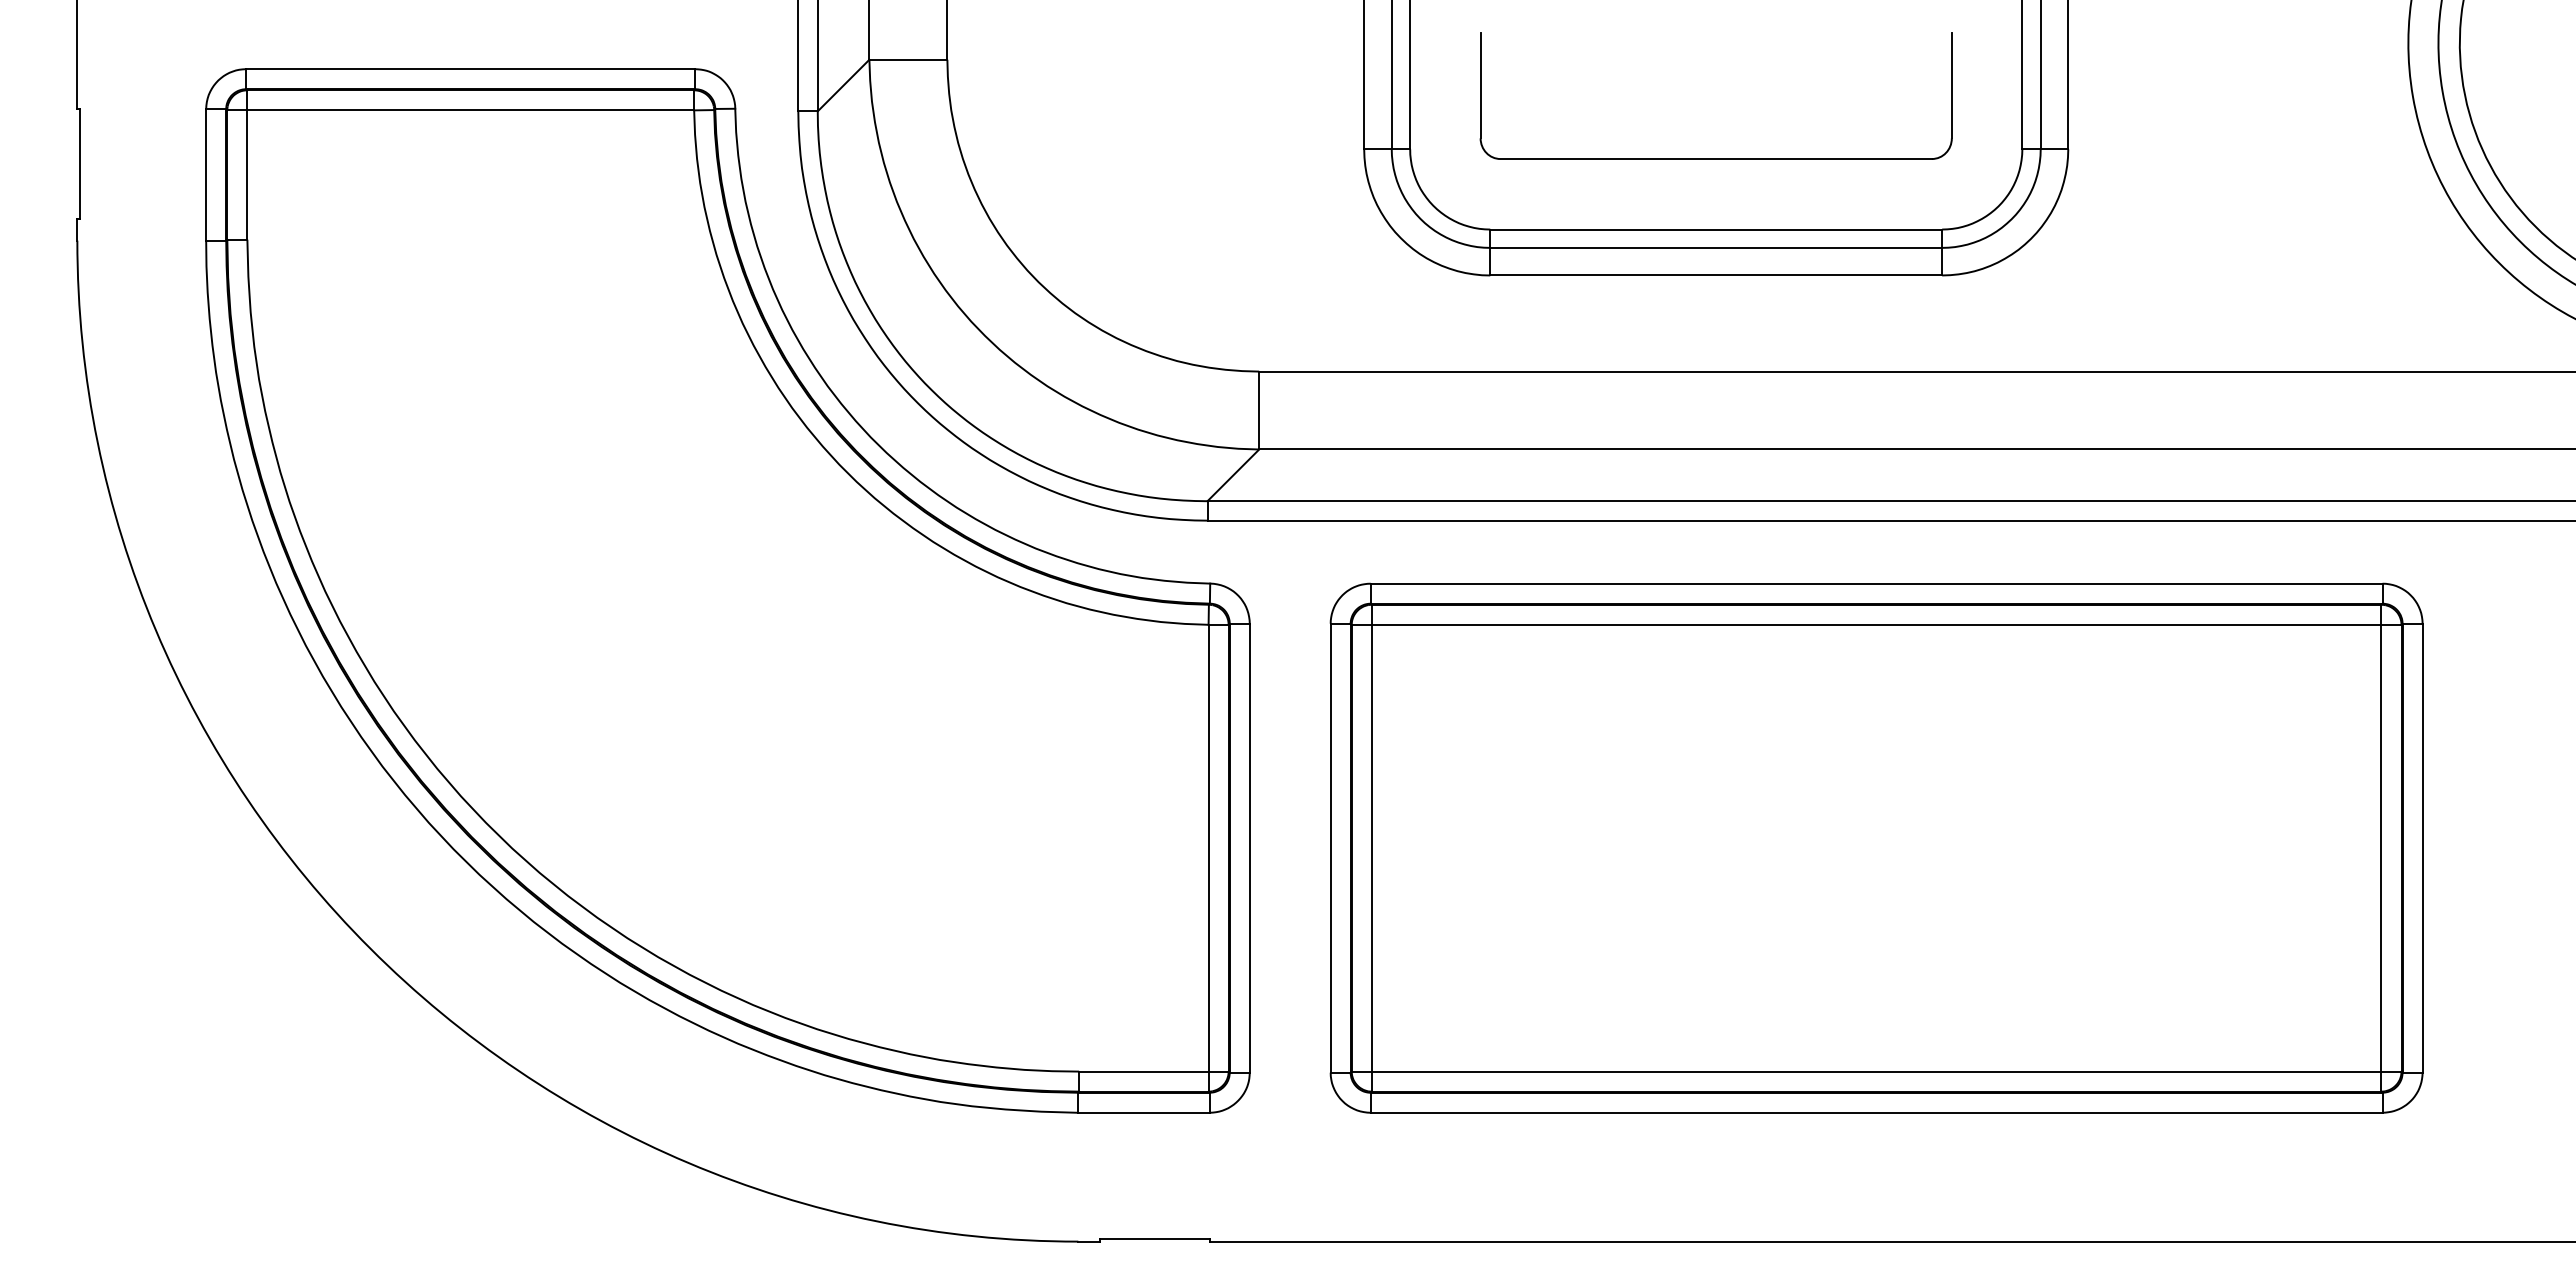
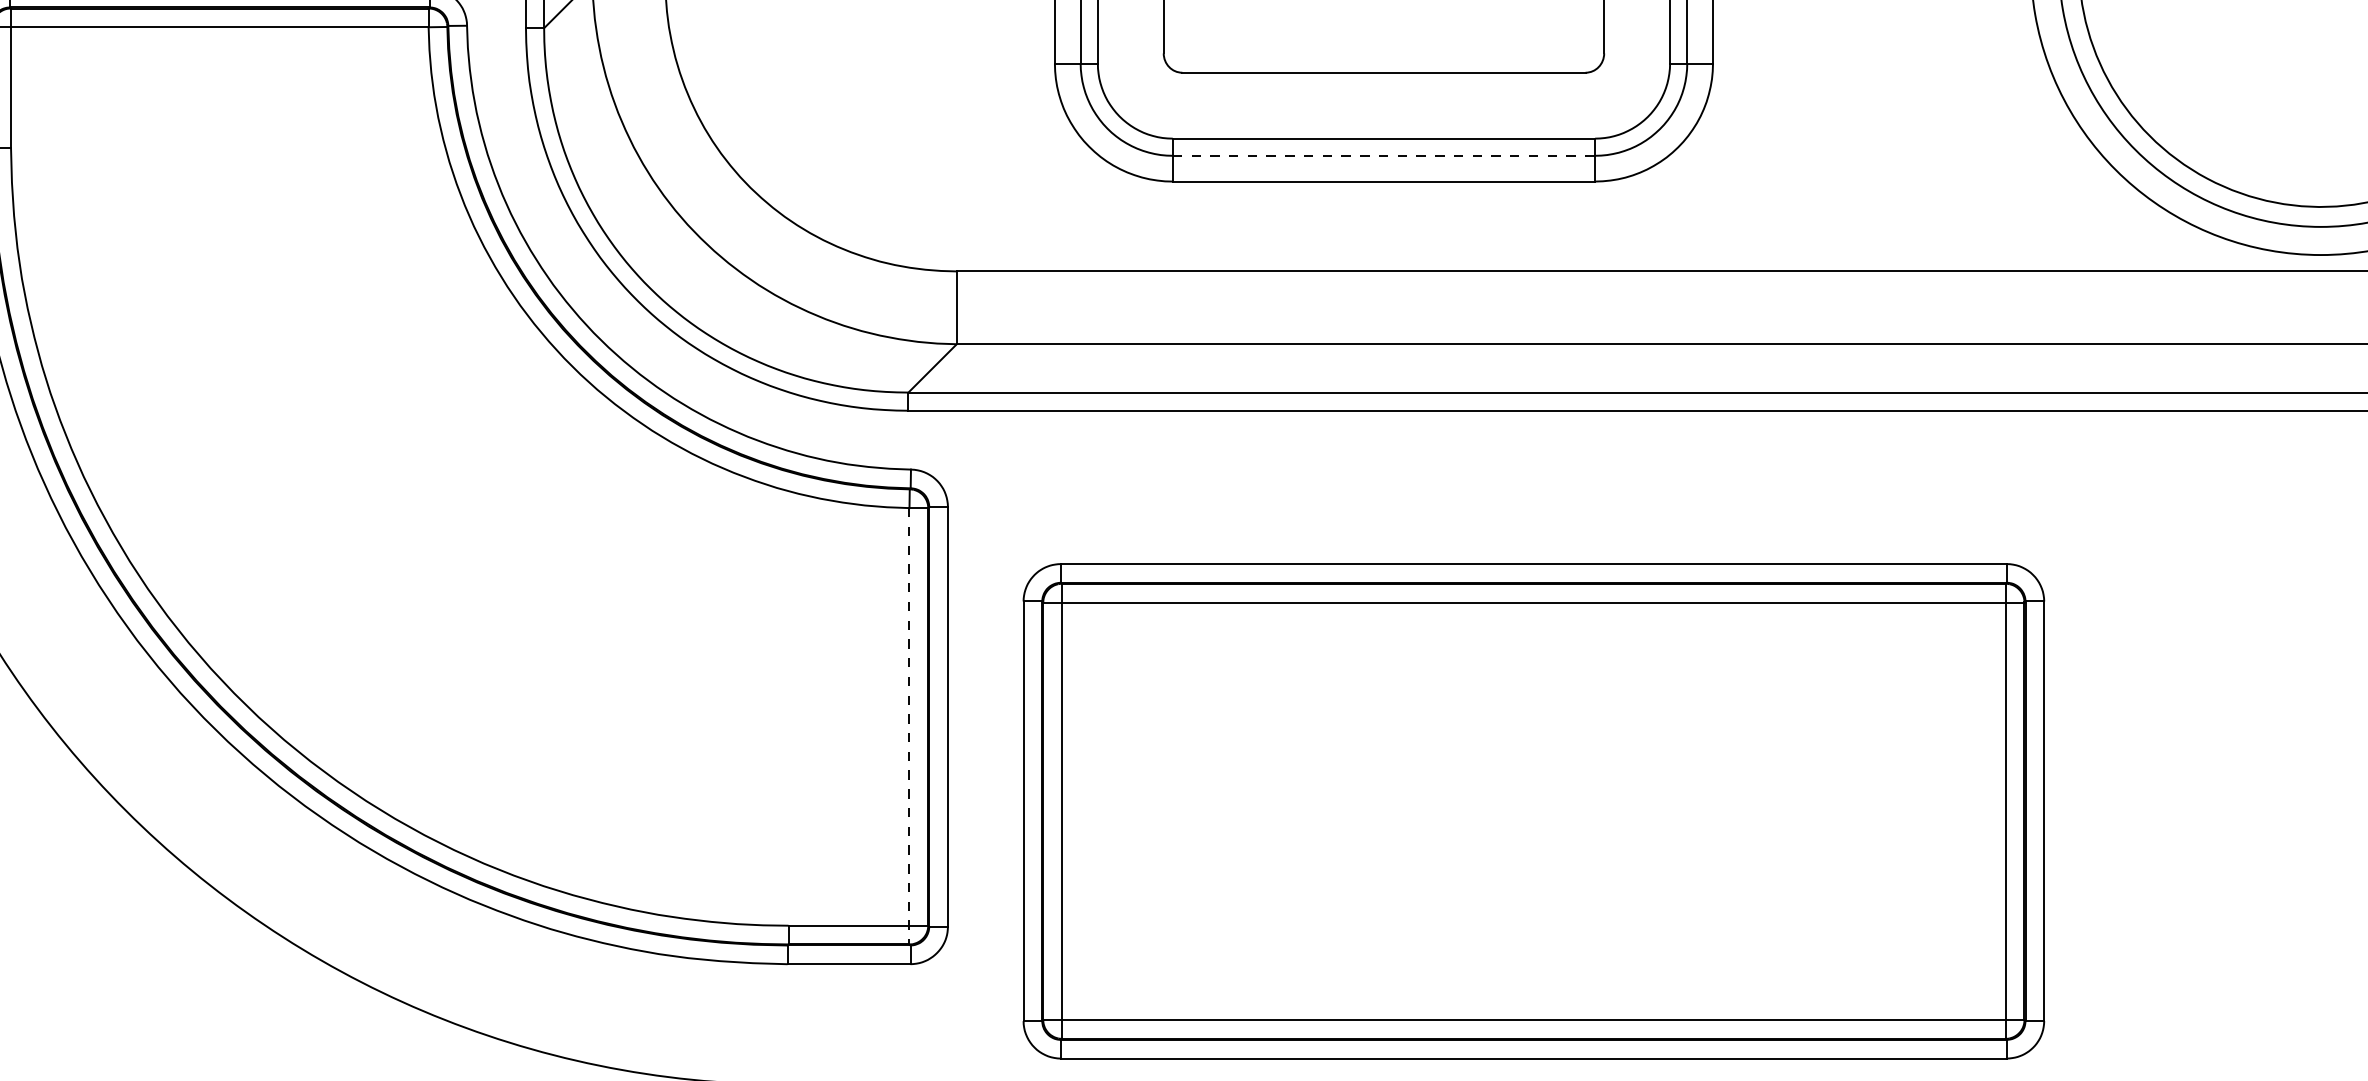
line: (1716, 247) -> (1384, 155), solid -> dashed
part: (1876, 847) -> (1533, 810), moved
line: (1208, 858) -> (909, 726), solid -> dashed

